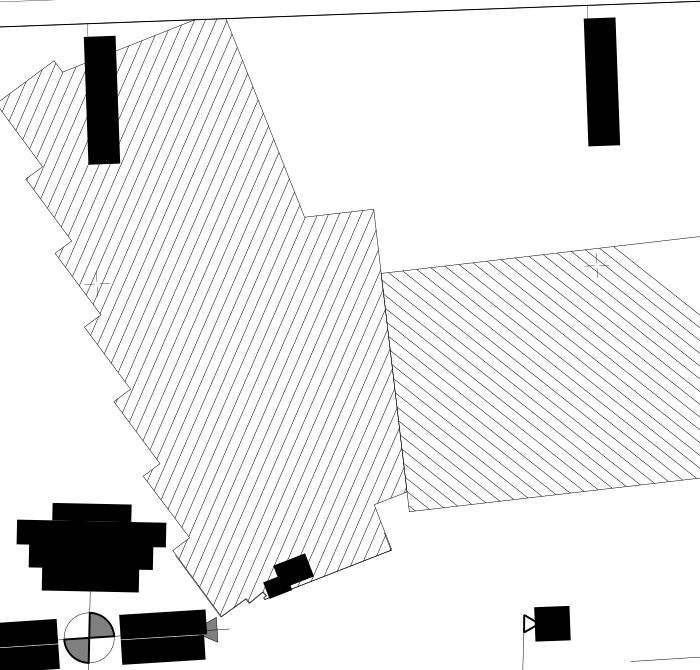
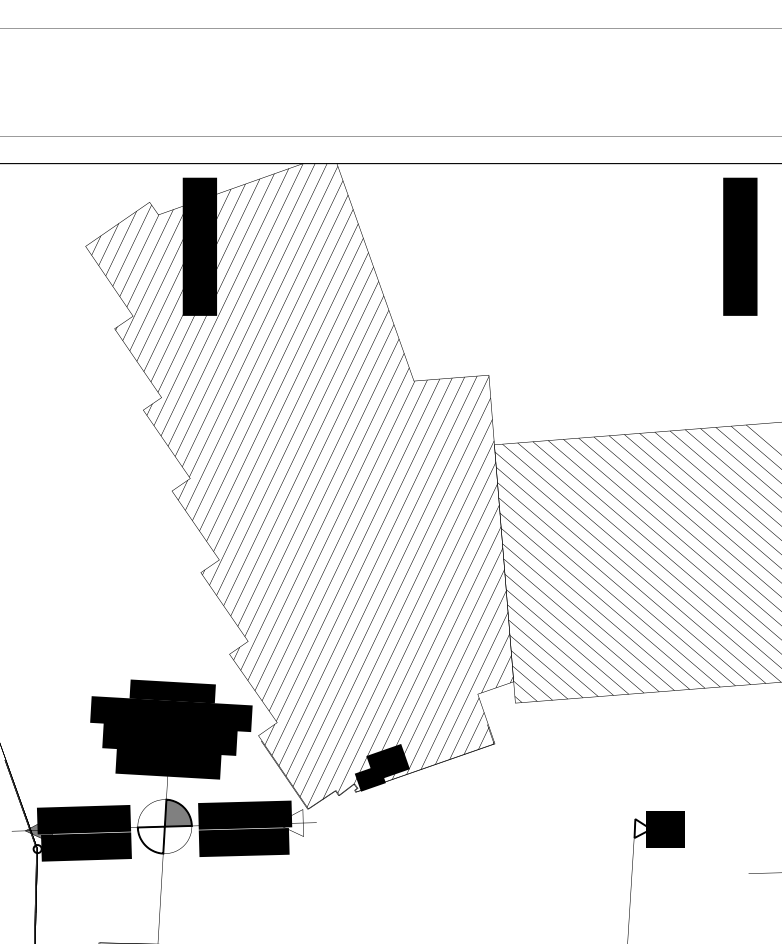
fill: (204, 629) -> (289, 822), removed
fill: (76, 650) -> (150, 839), removed

